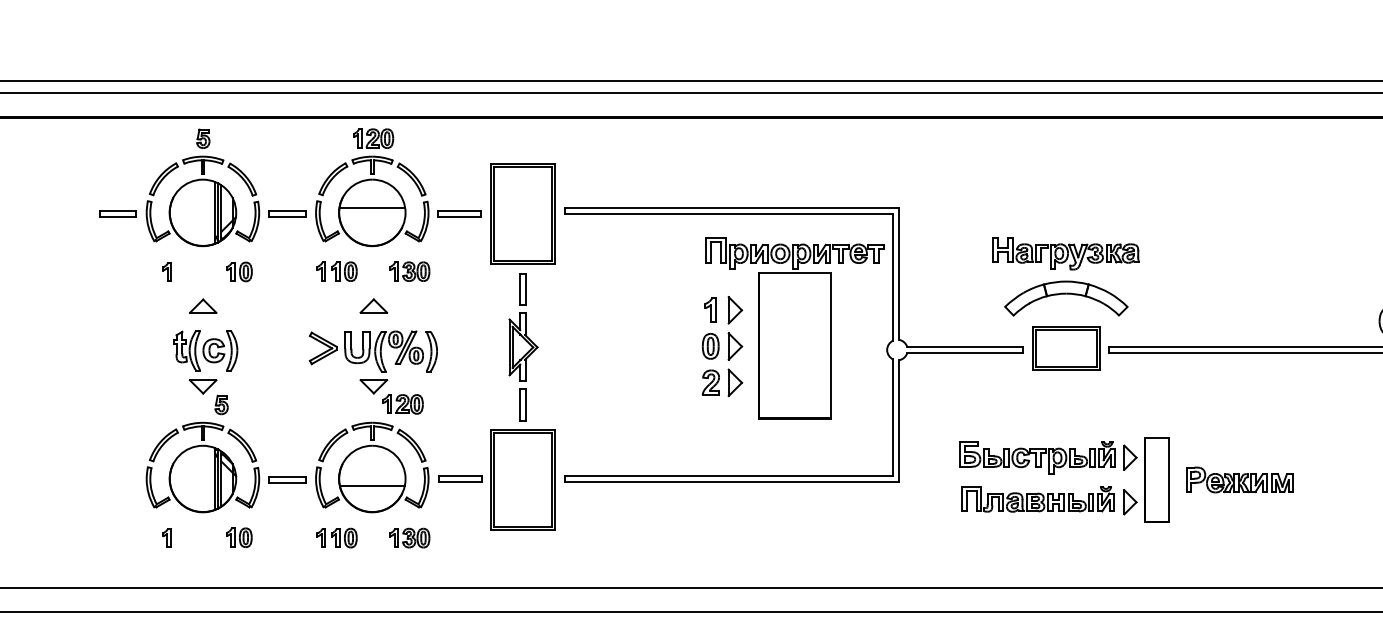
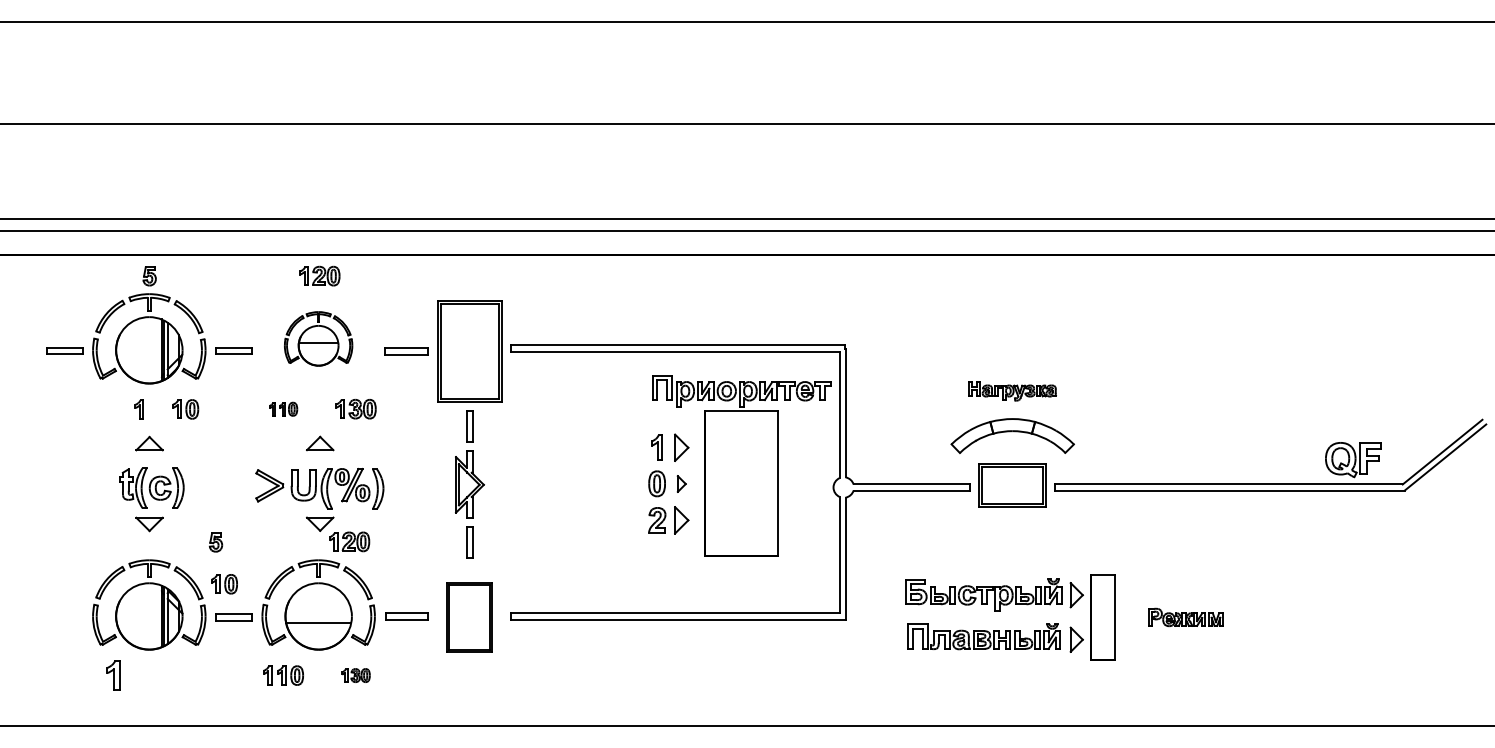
part: (372, 201) -> (318, 338), size x0.6
part: (1066, 253) -> (1012, 390), size x0.6
part: (166, 272) -> (138, 409), moved
part: (337, 272) -> (283, 409), size x0.7
part: (735, 346) -> (681, 483), size x0.6
part: (221, 405) -> (215, 542), moved
part: (523, 480) -> (469, 617), size x0.7
part: (1239, 480) -> (1185, 617), size x0.7
part: (166, 537) -> (112, 674), size x1.6
part: (239, 538) -> (224, 584), moved
part: (409, 538) -> (355, 675), size x0.7

